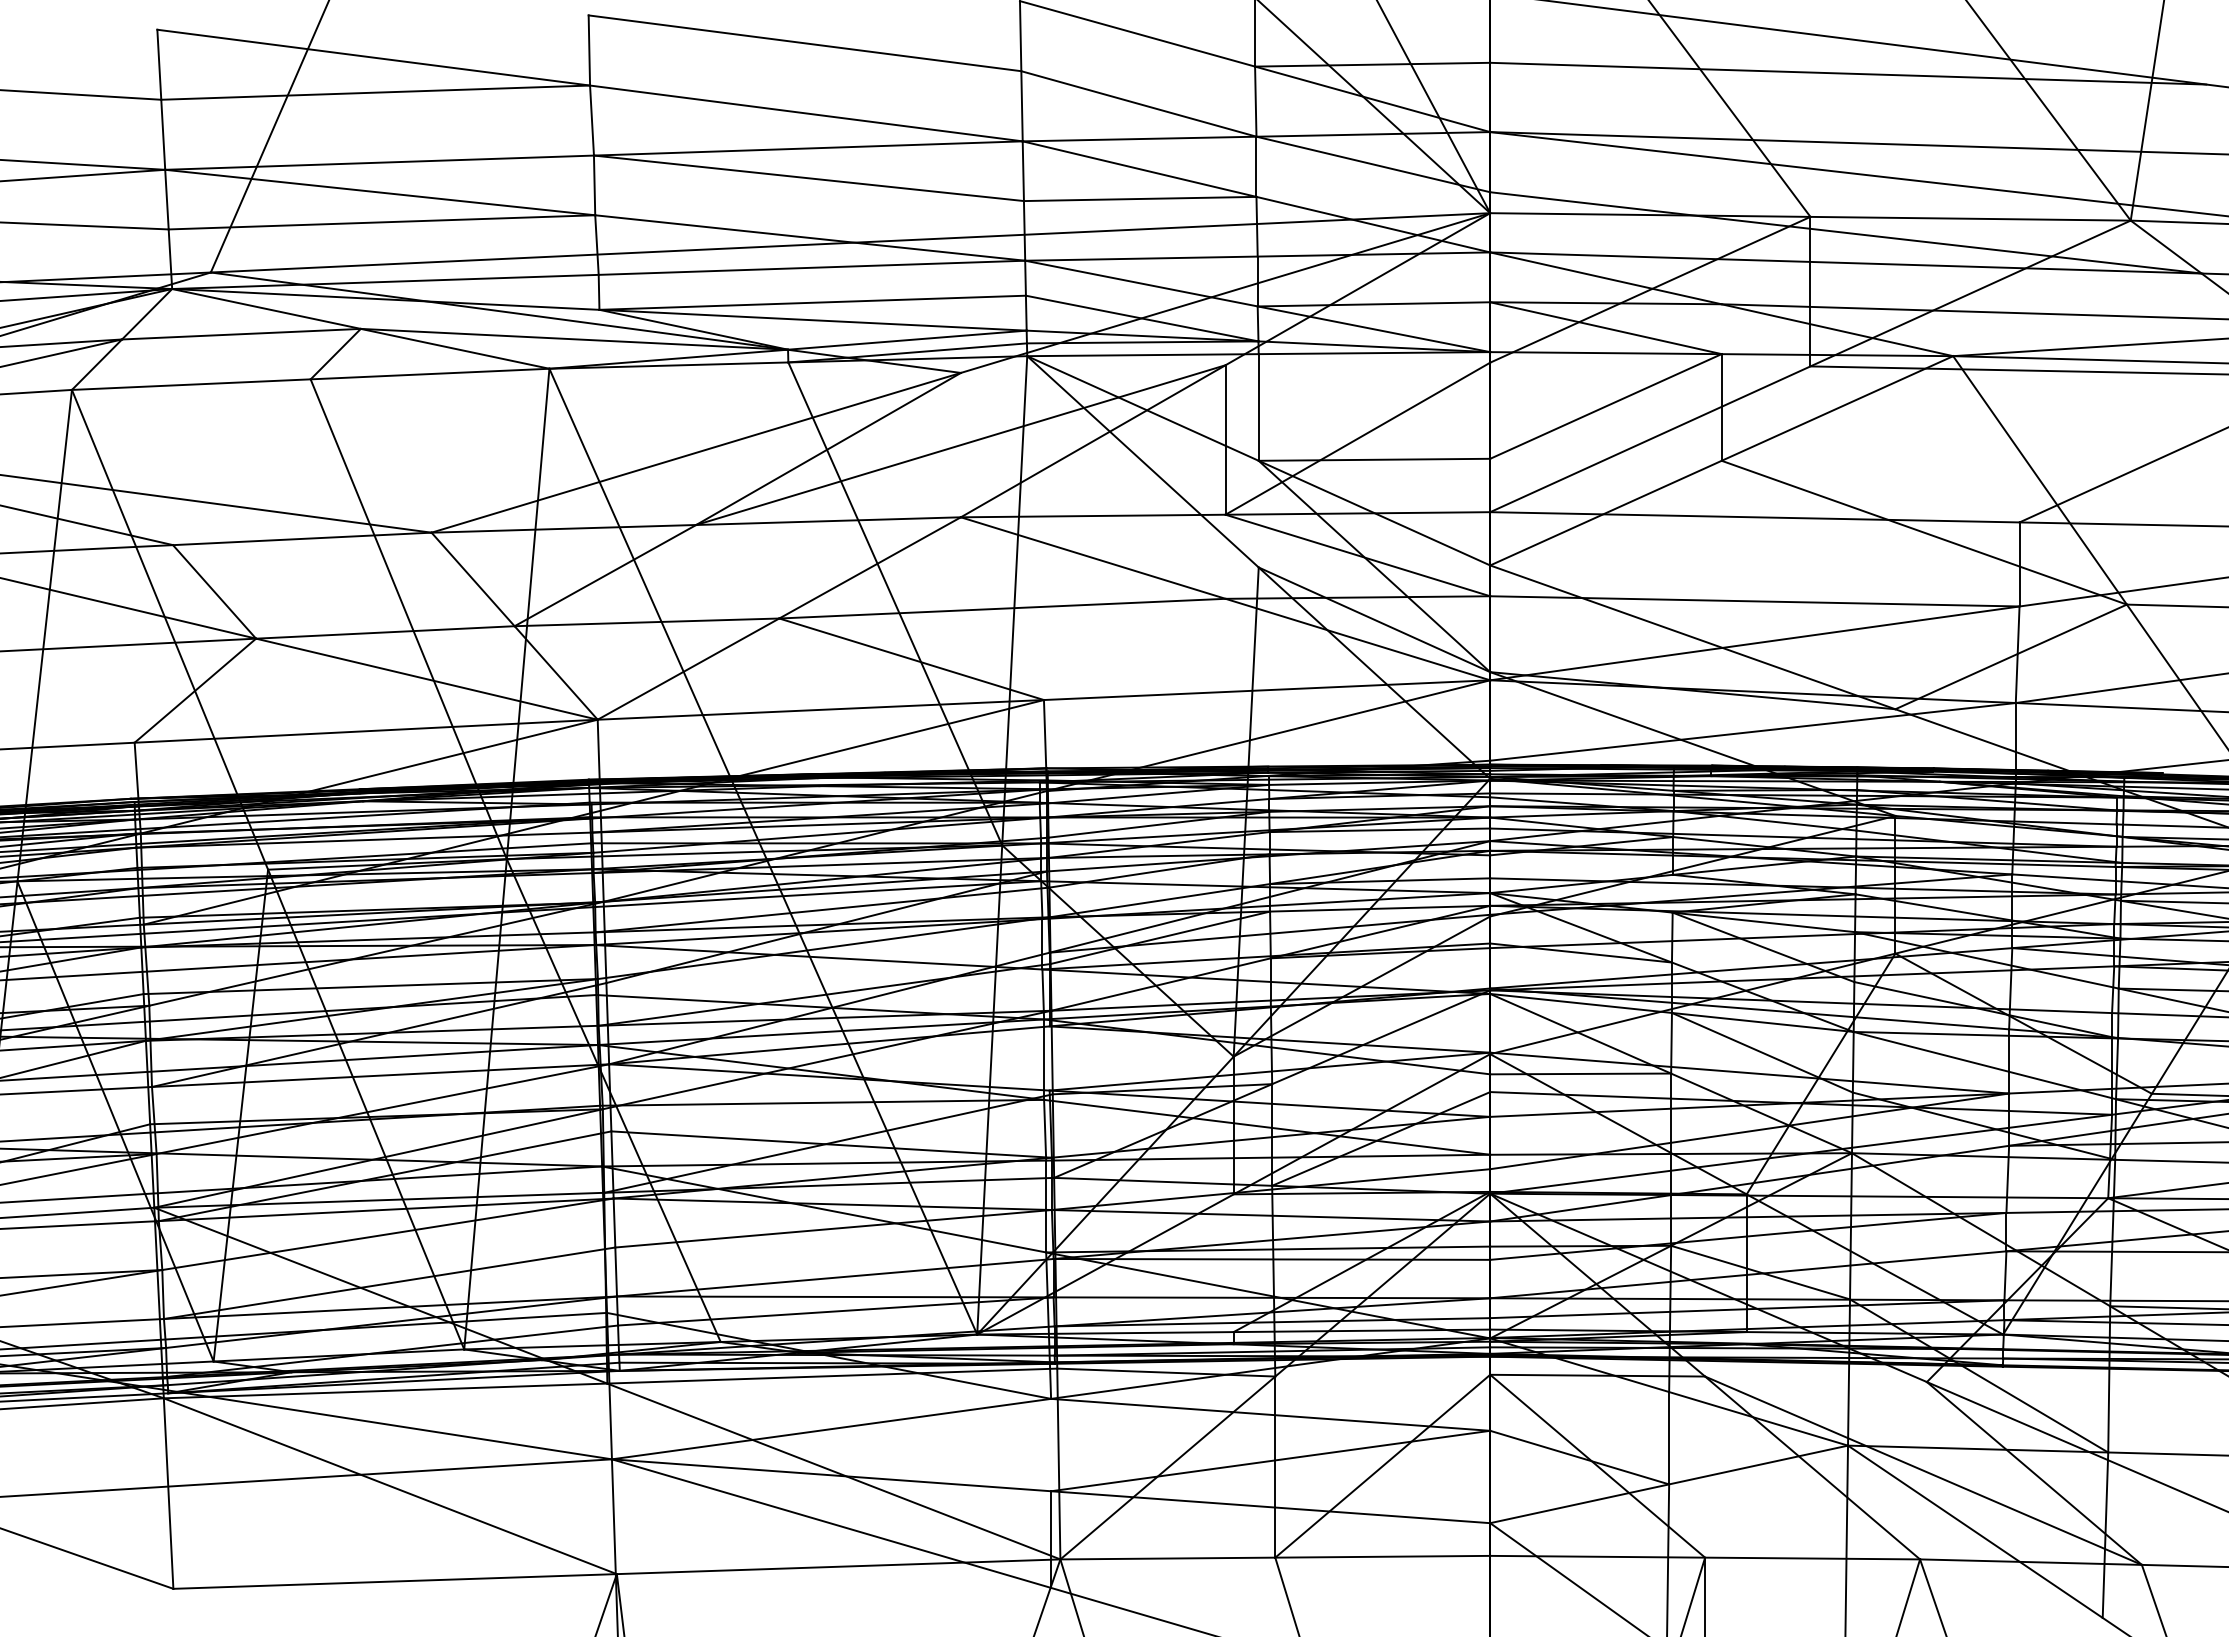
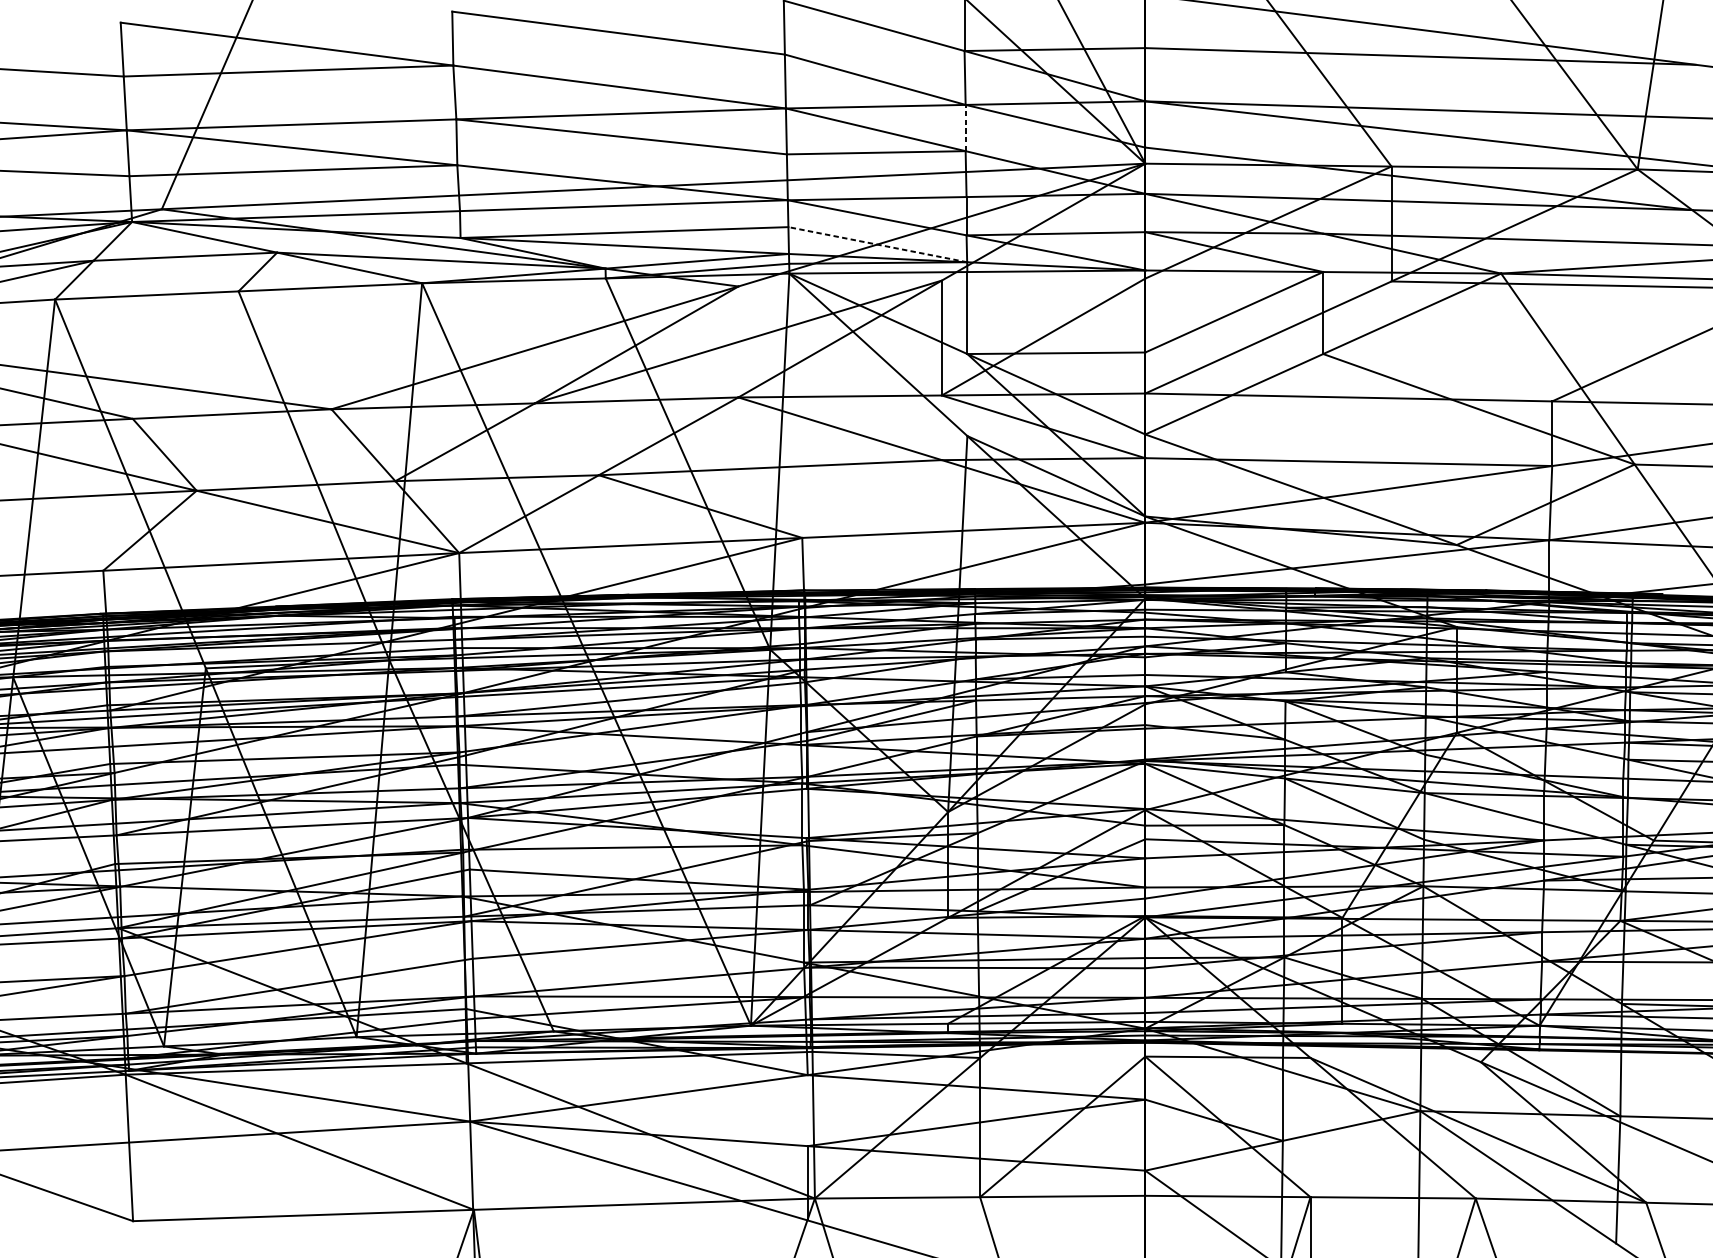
line: (1256, 166) -> (965, 127), solid -> dashed
line: (1141, 318) -> (877, 244), solid -> dashed

